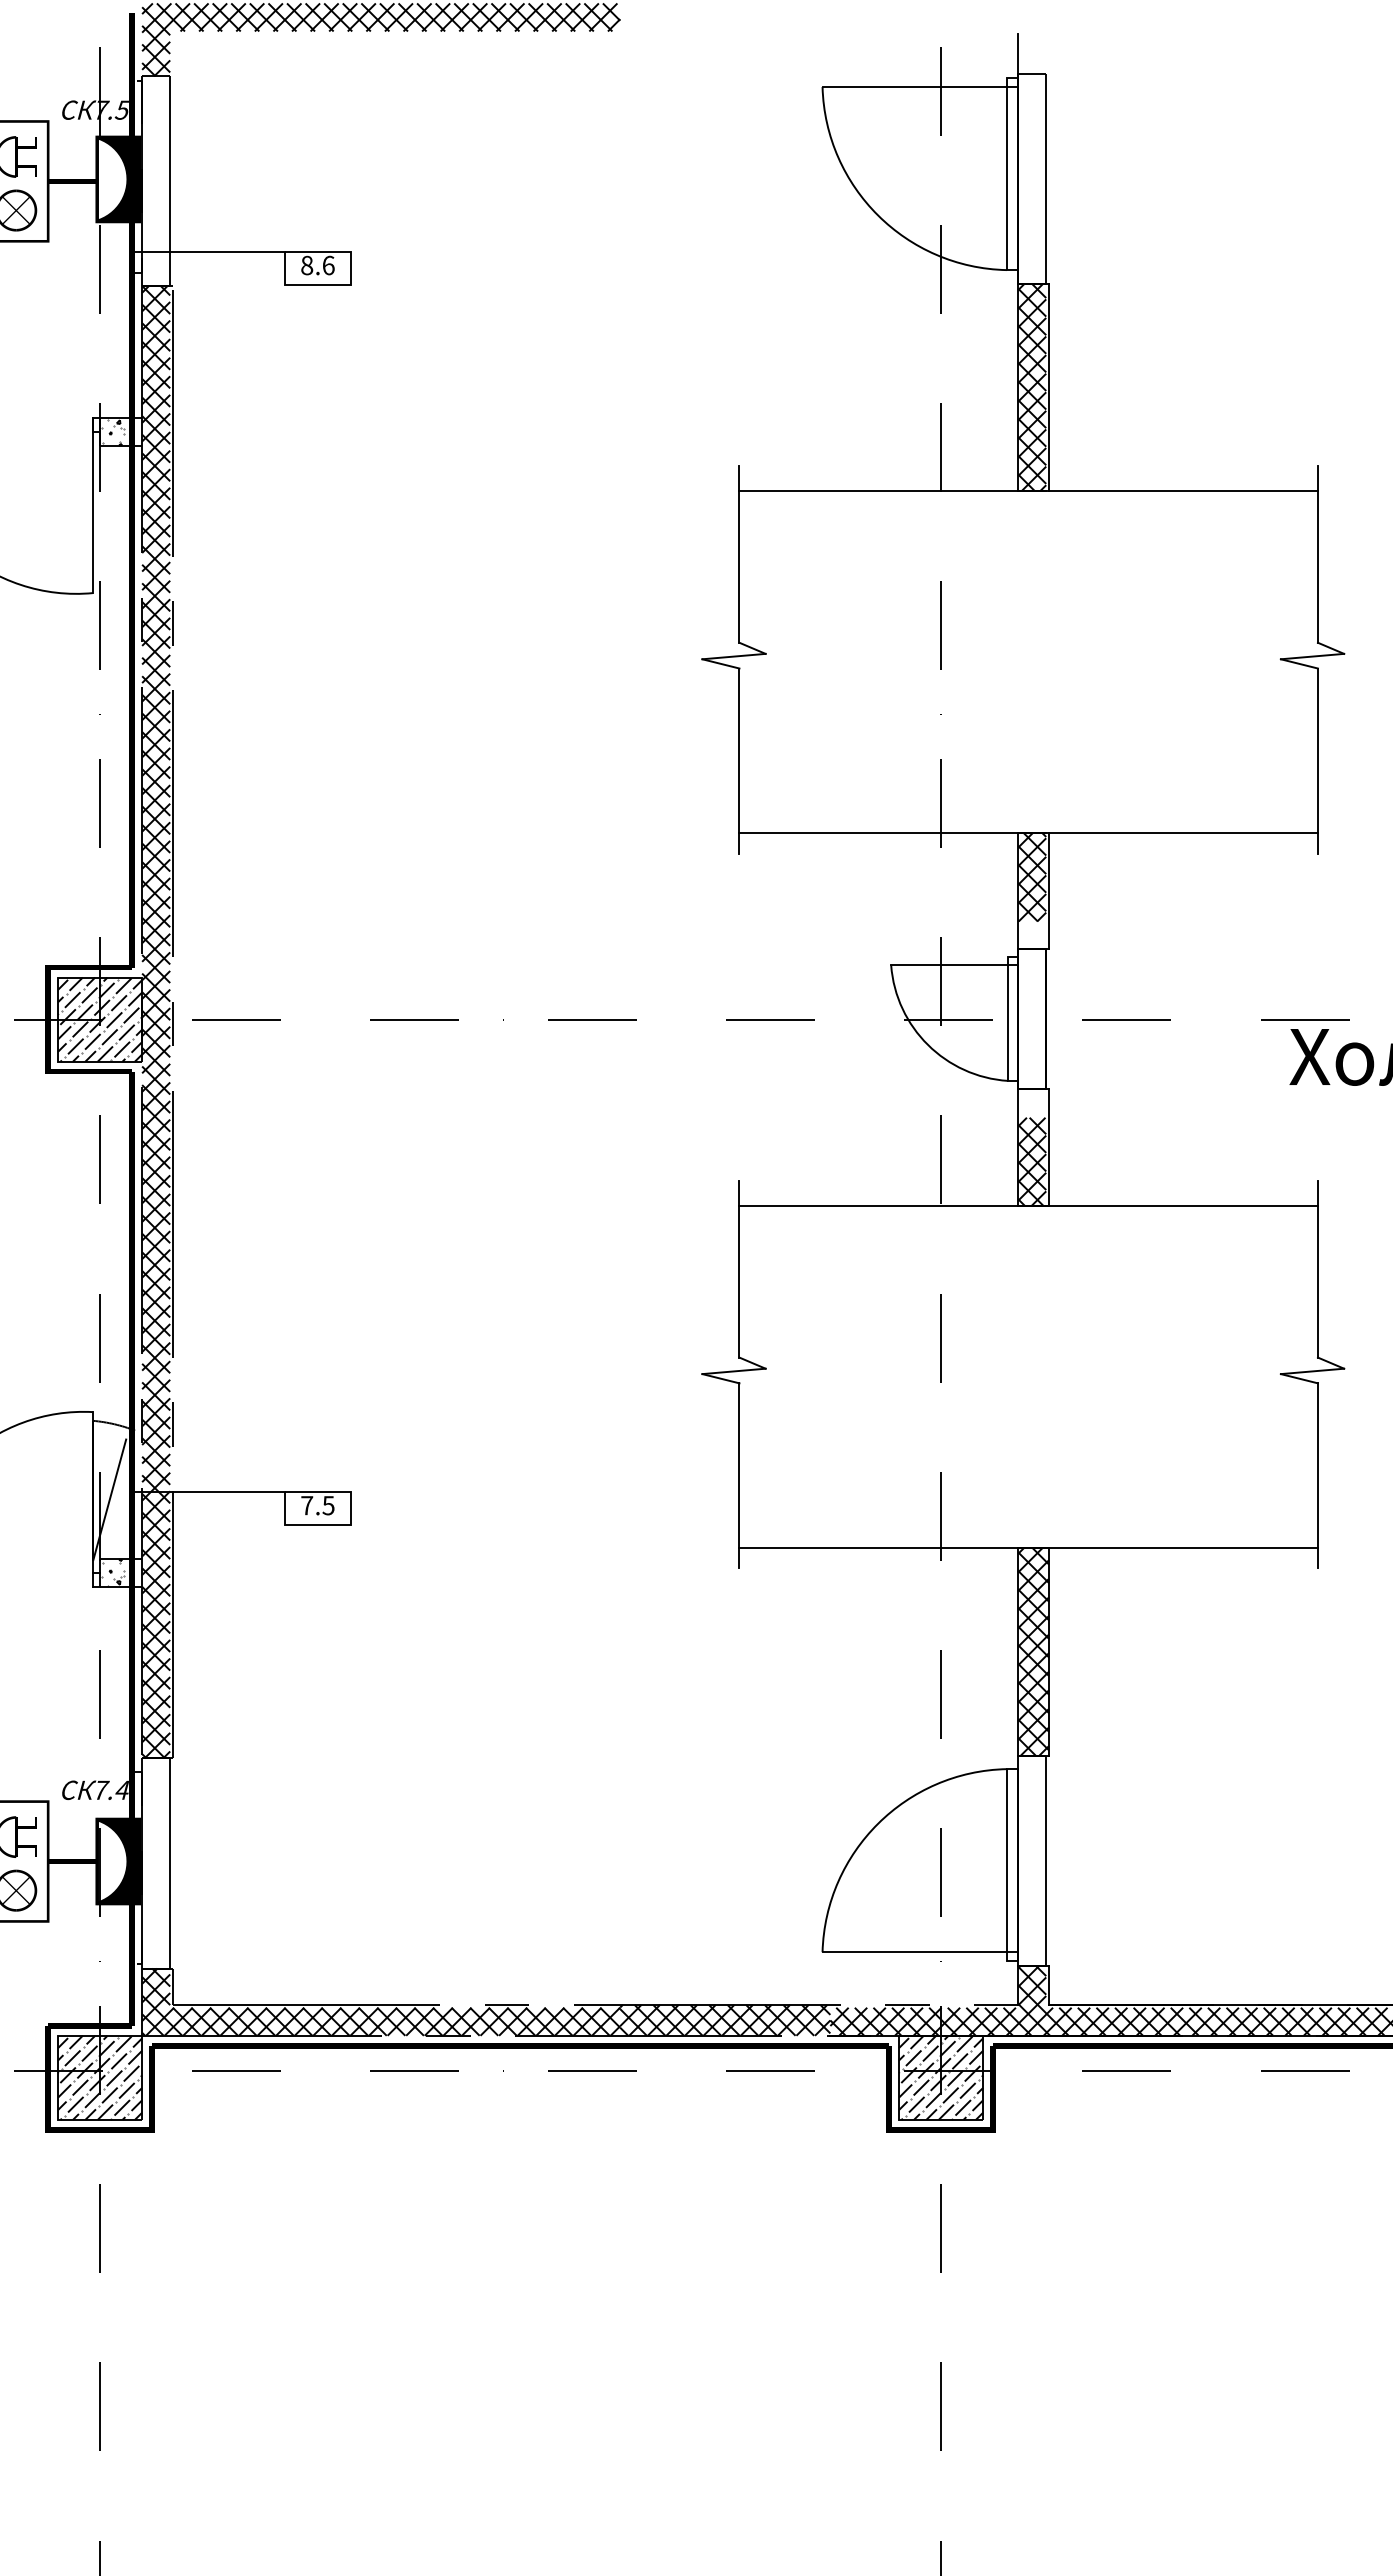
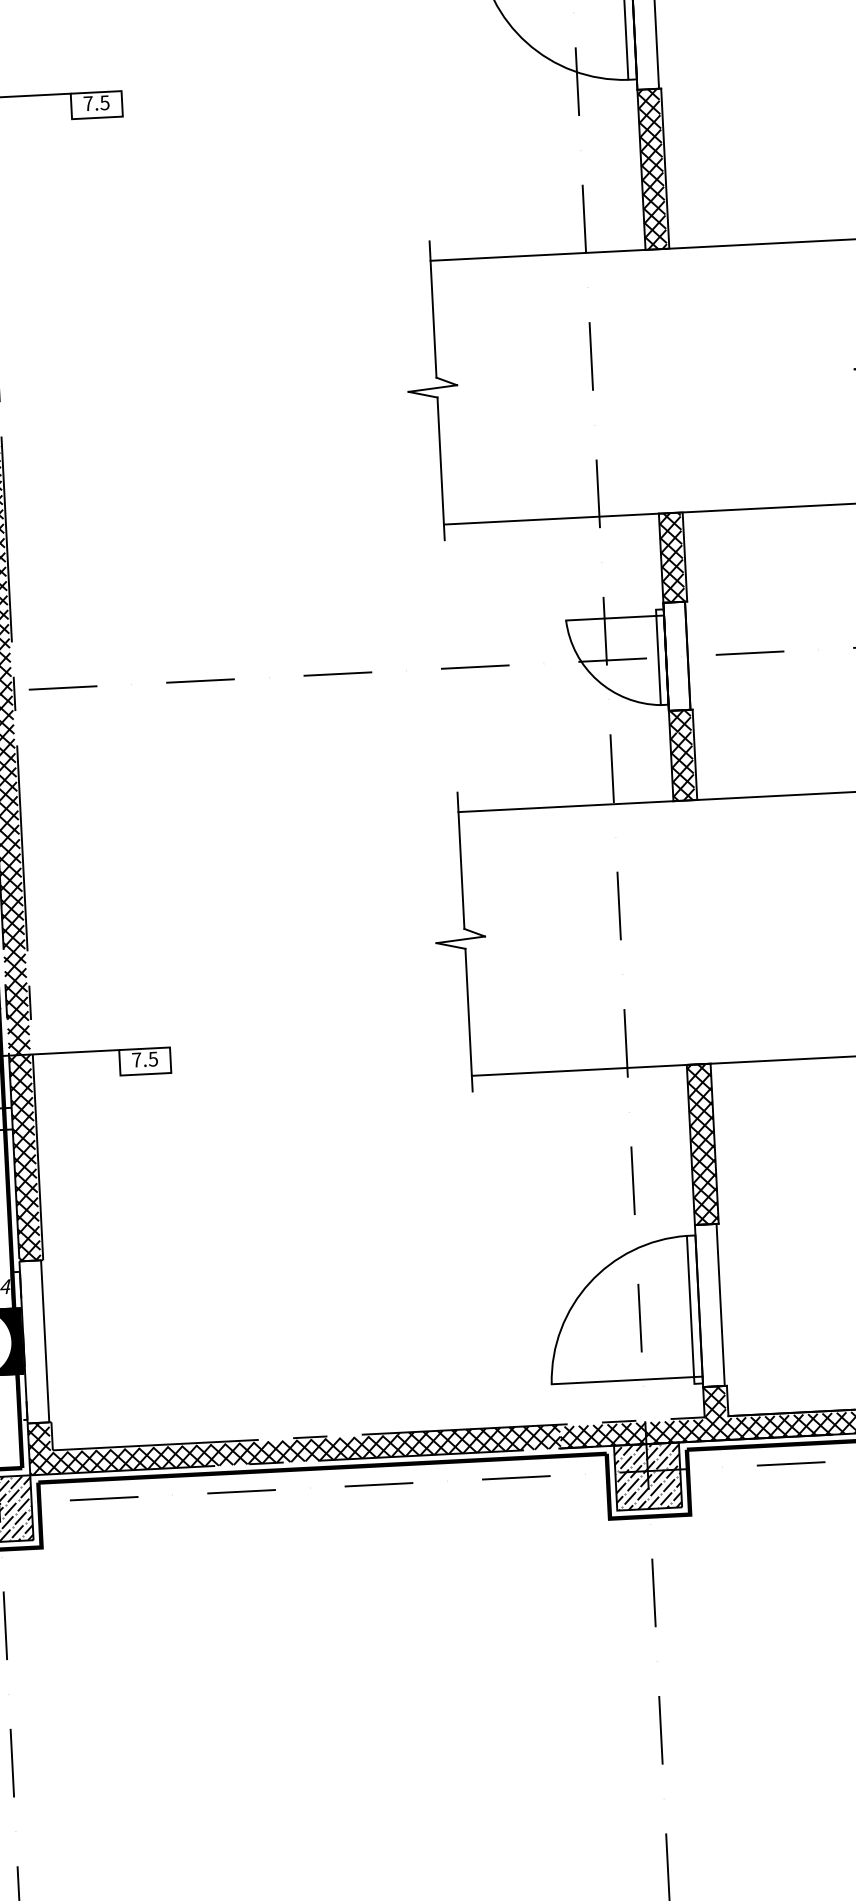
text: (317, 265) -> (96, 103), 8.6 -> 7.5
hatch: (1032, 934) -> (673, 591), added
hatch: (1032, 1102) -> (680, 720), added

